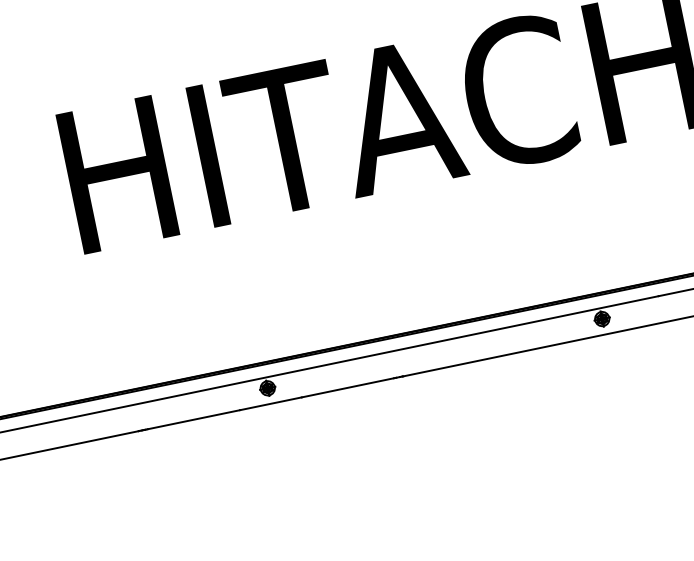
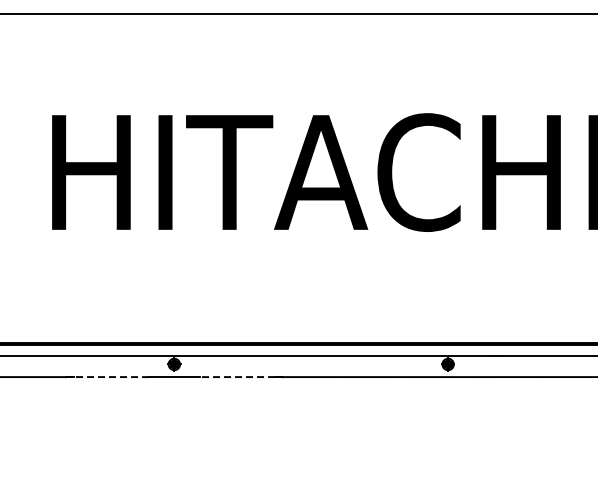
line: (348, 388) -> (237, 377), solid -> dashed
line: (194, 420) -> (111, 377), solid -> dashed

